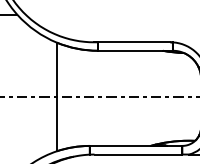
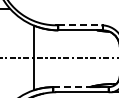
line: (133, 42) -> (79, 25), solid -> dashed
line: (121, 146) -> (72, 87), solid -> dashed

